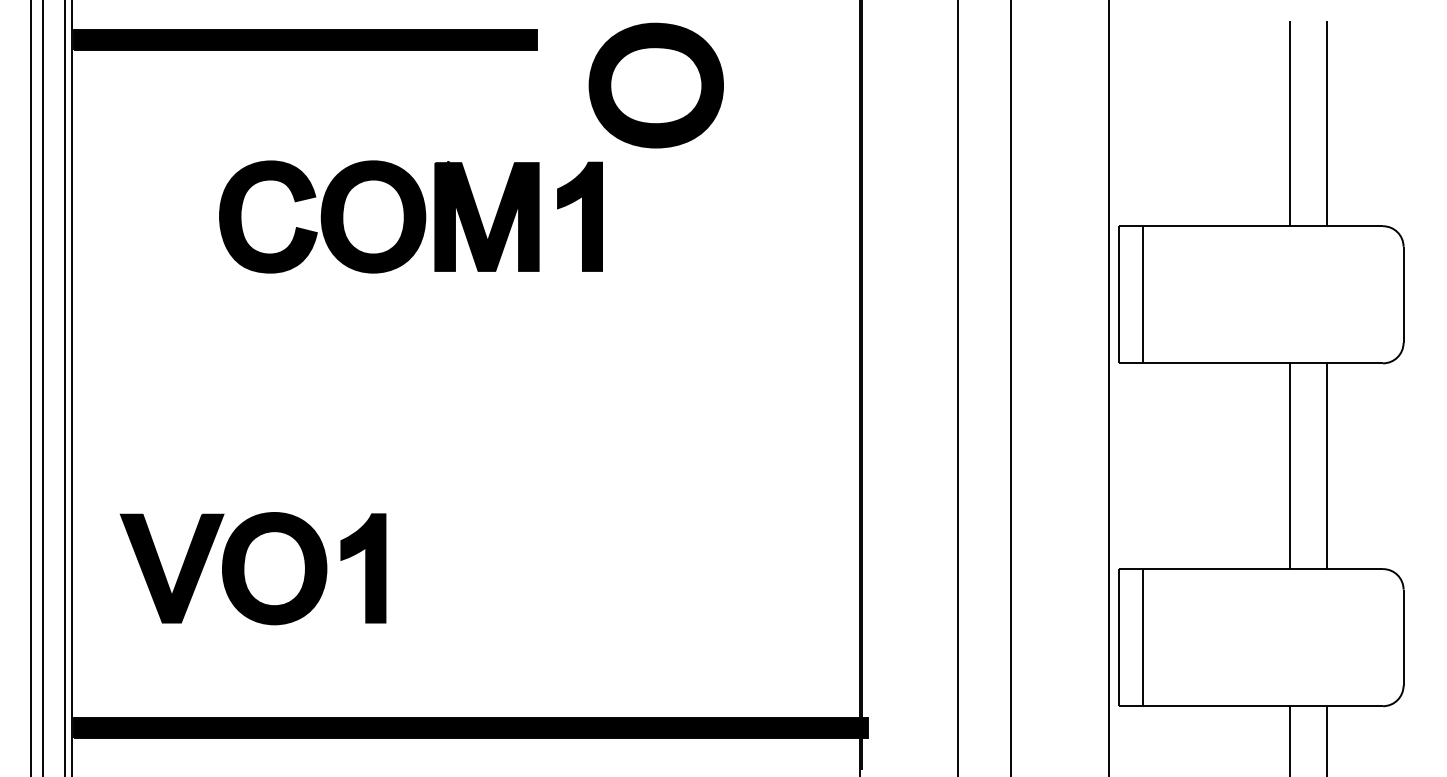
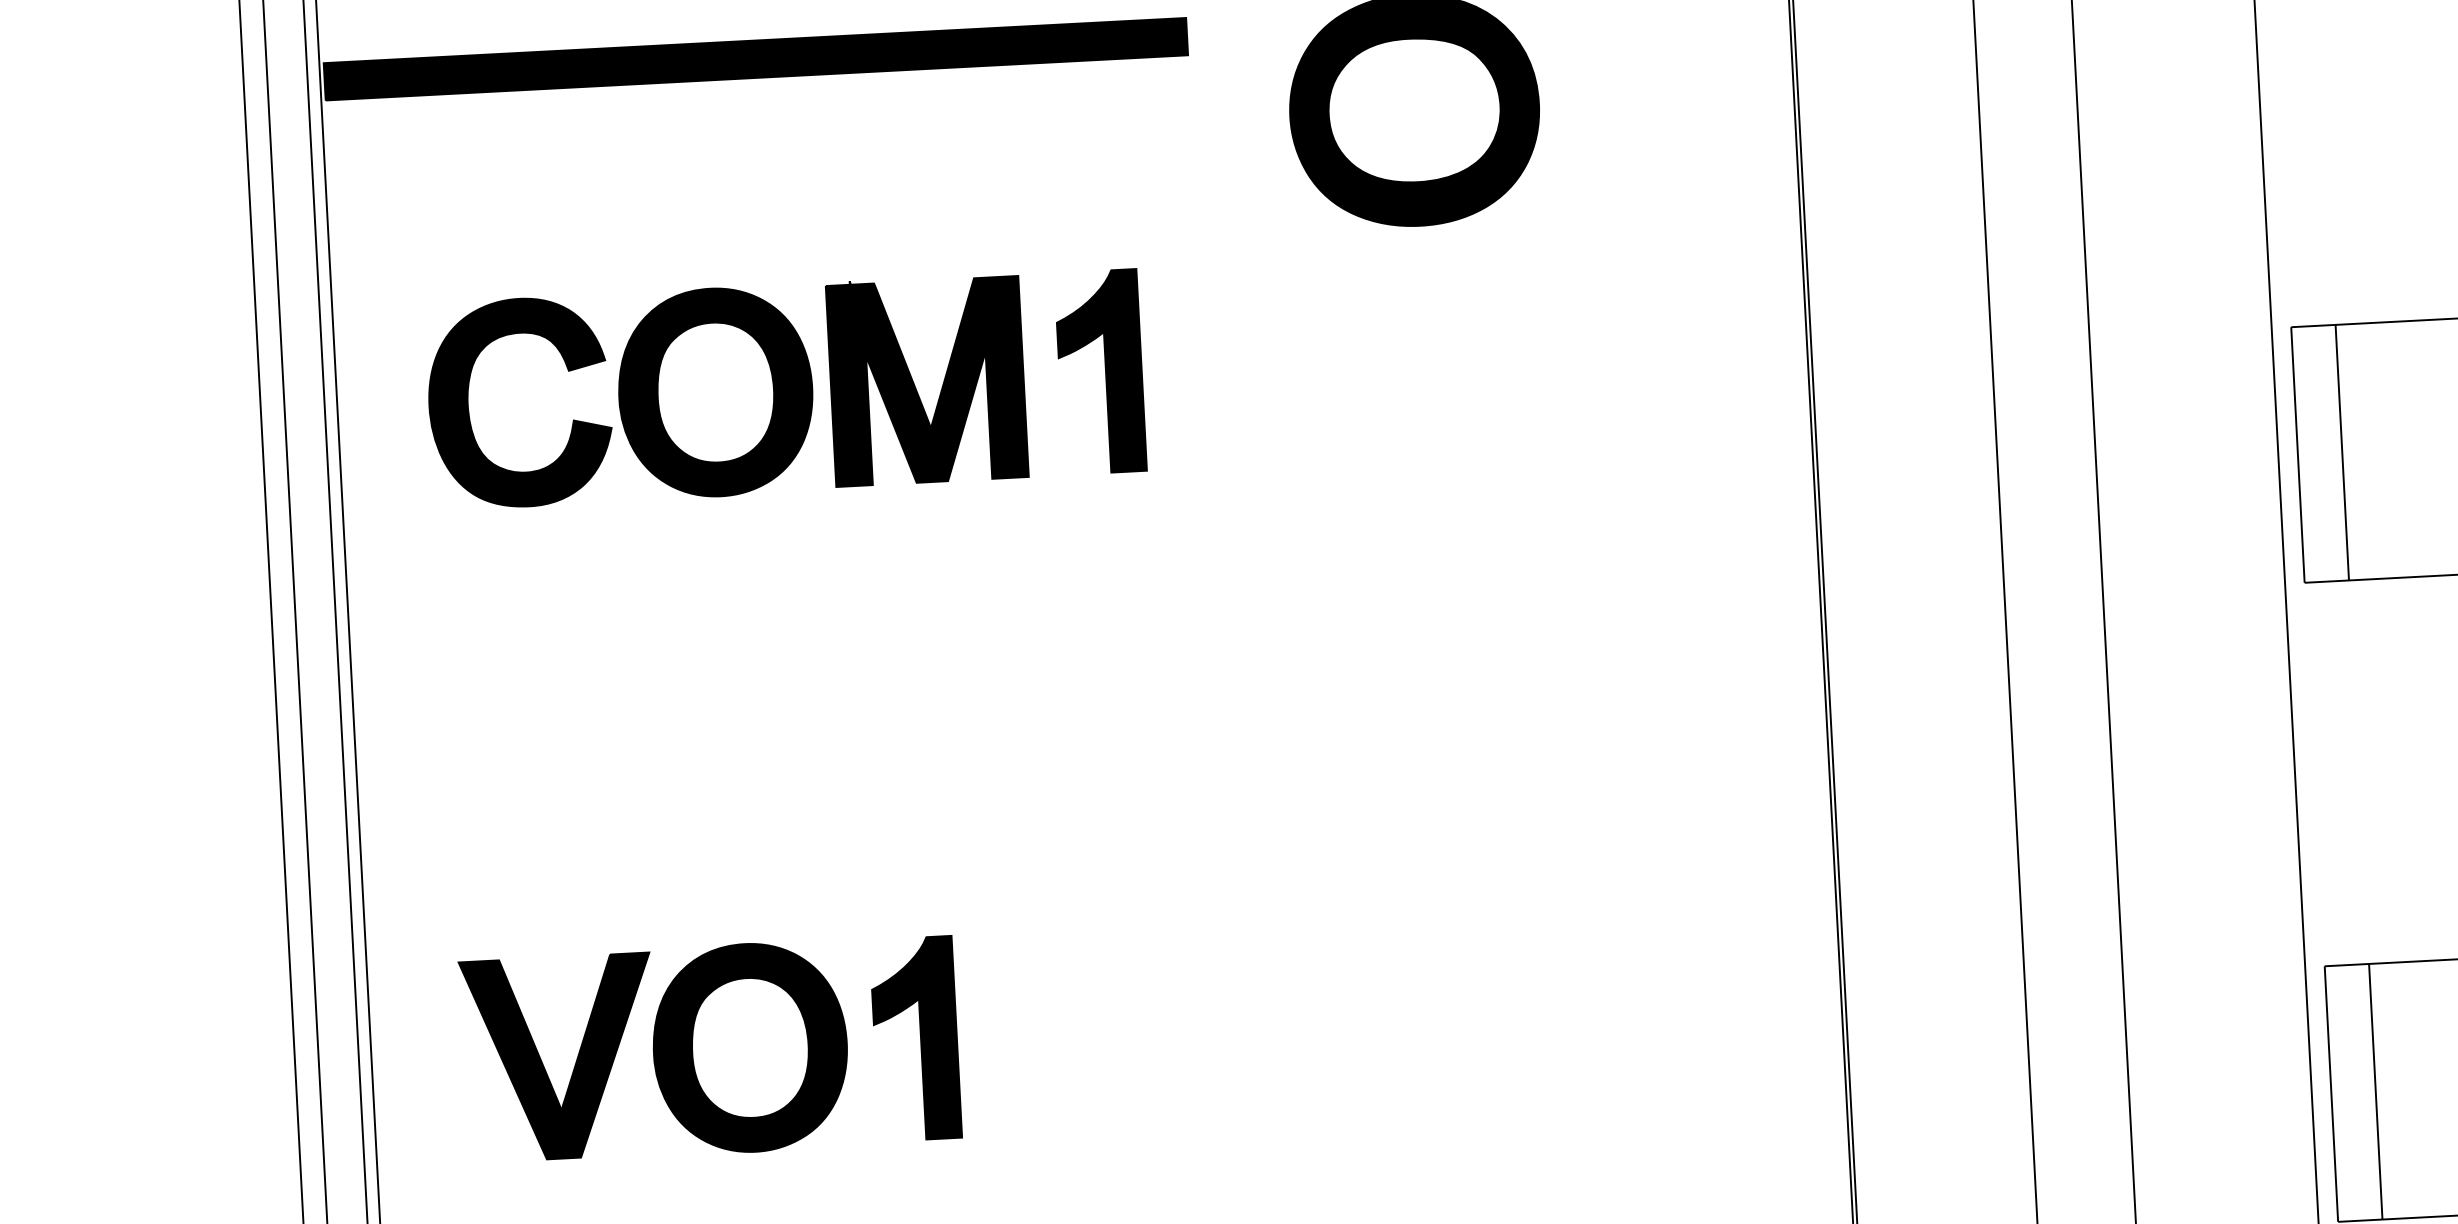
part: (410, 216) -> (784, 387), moved

